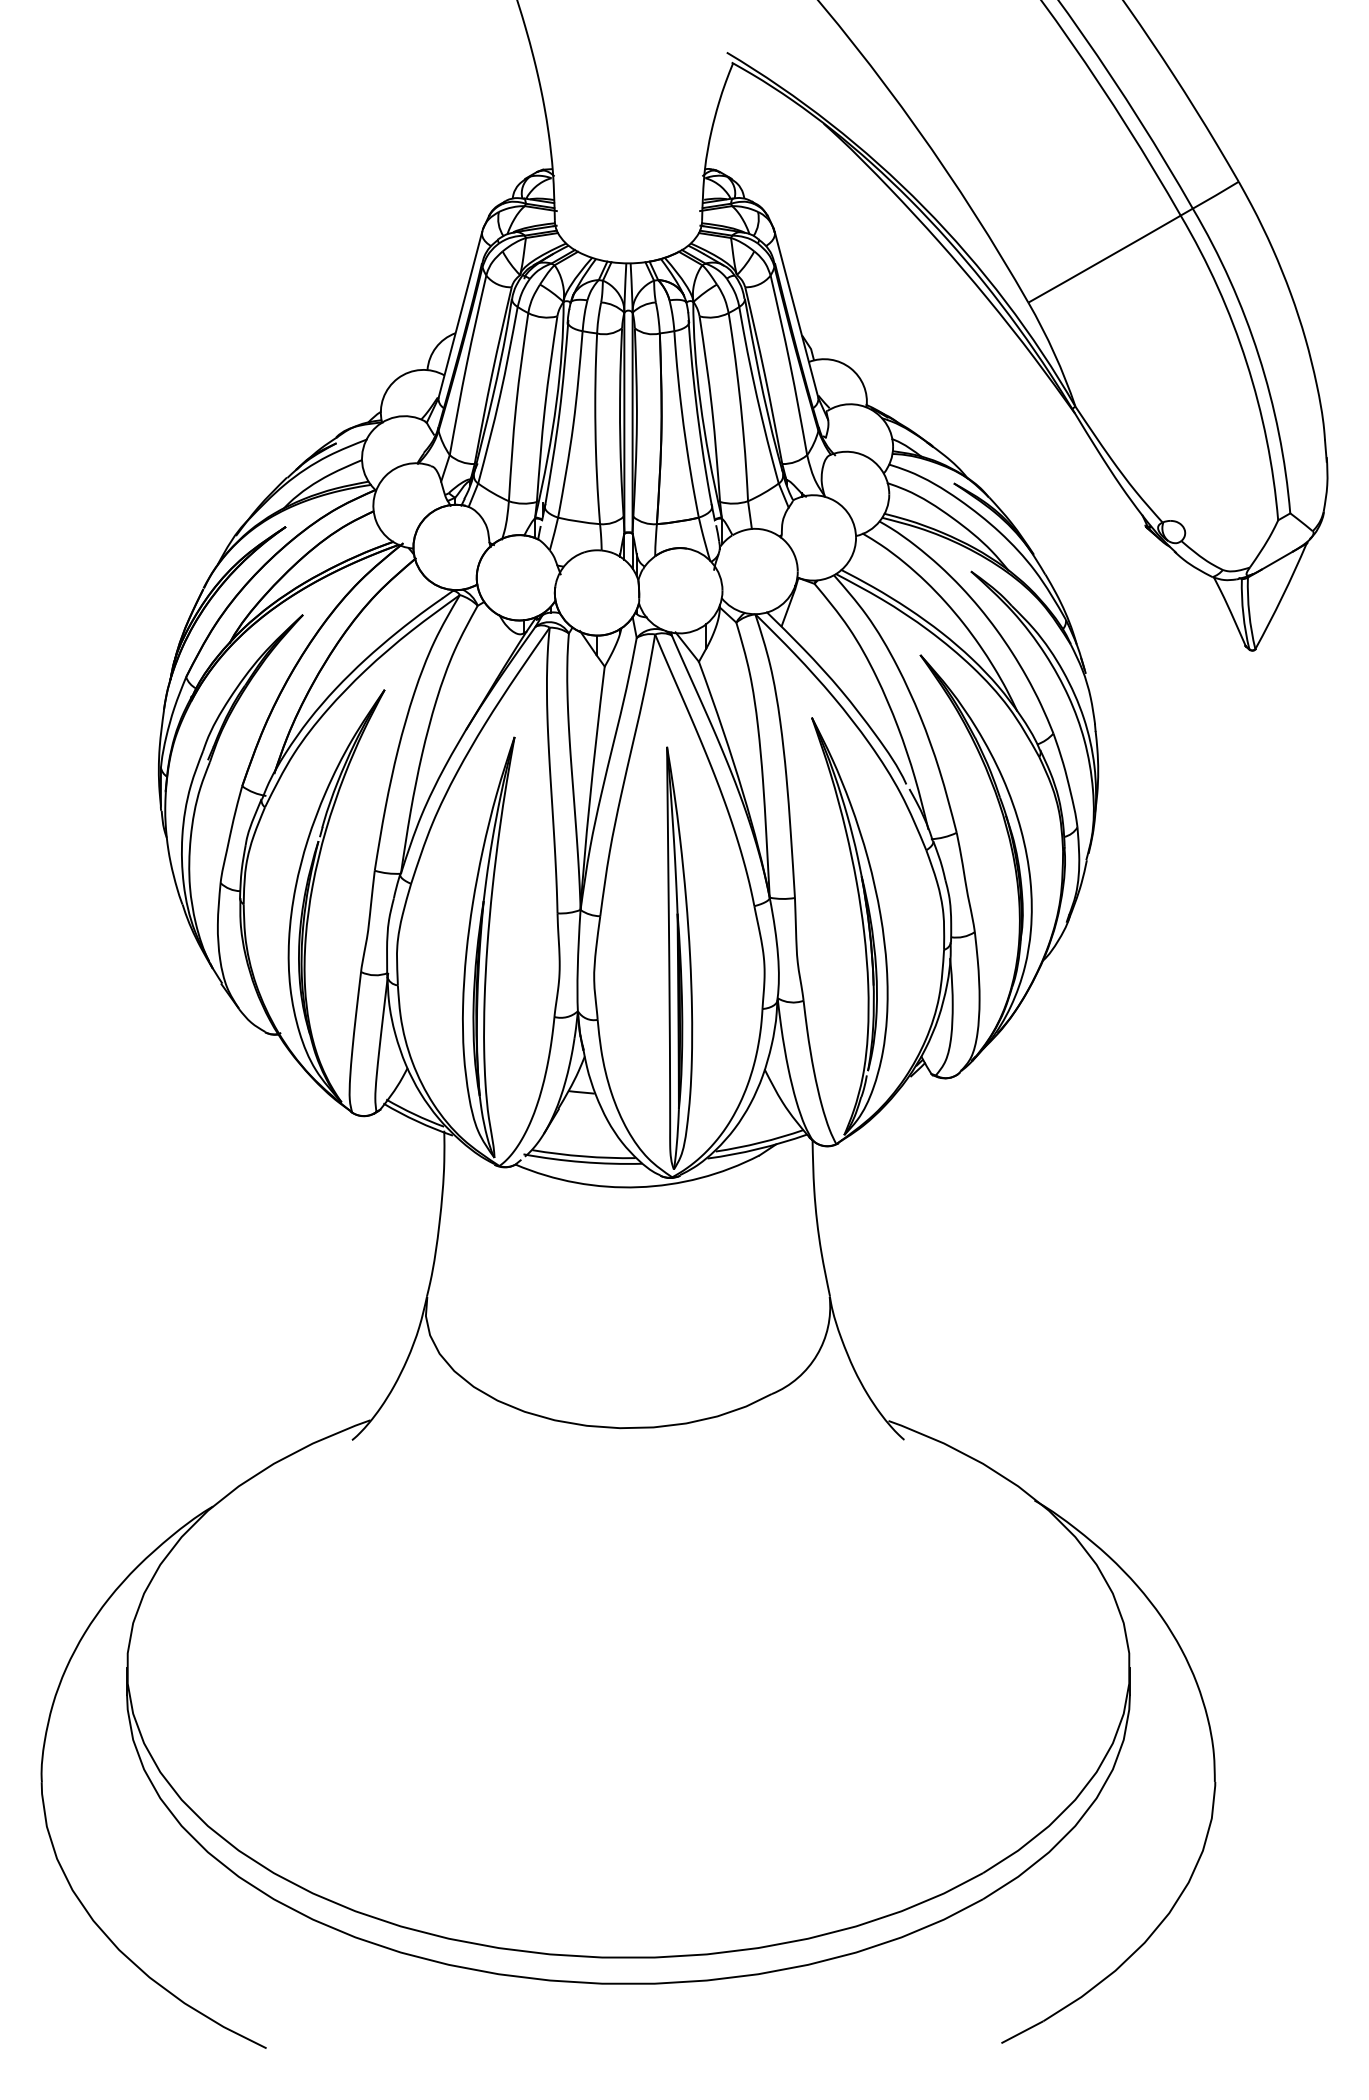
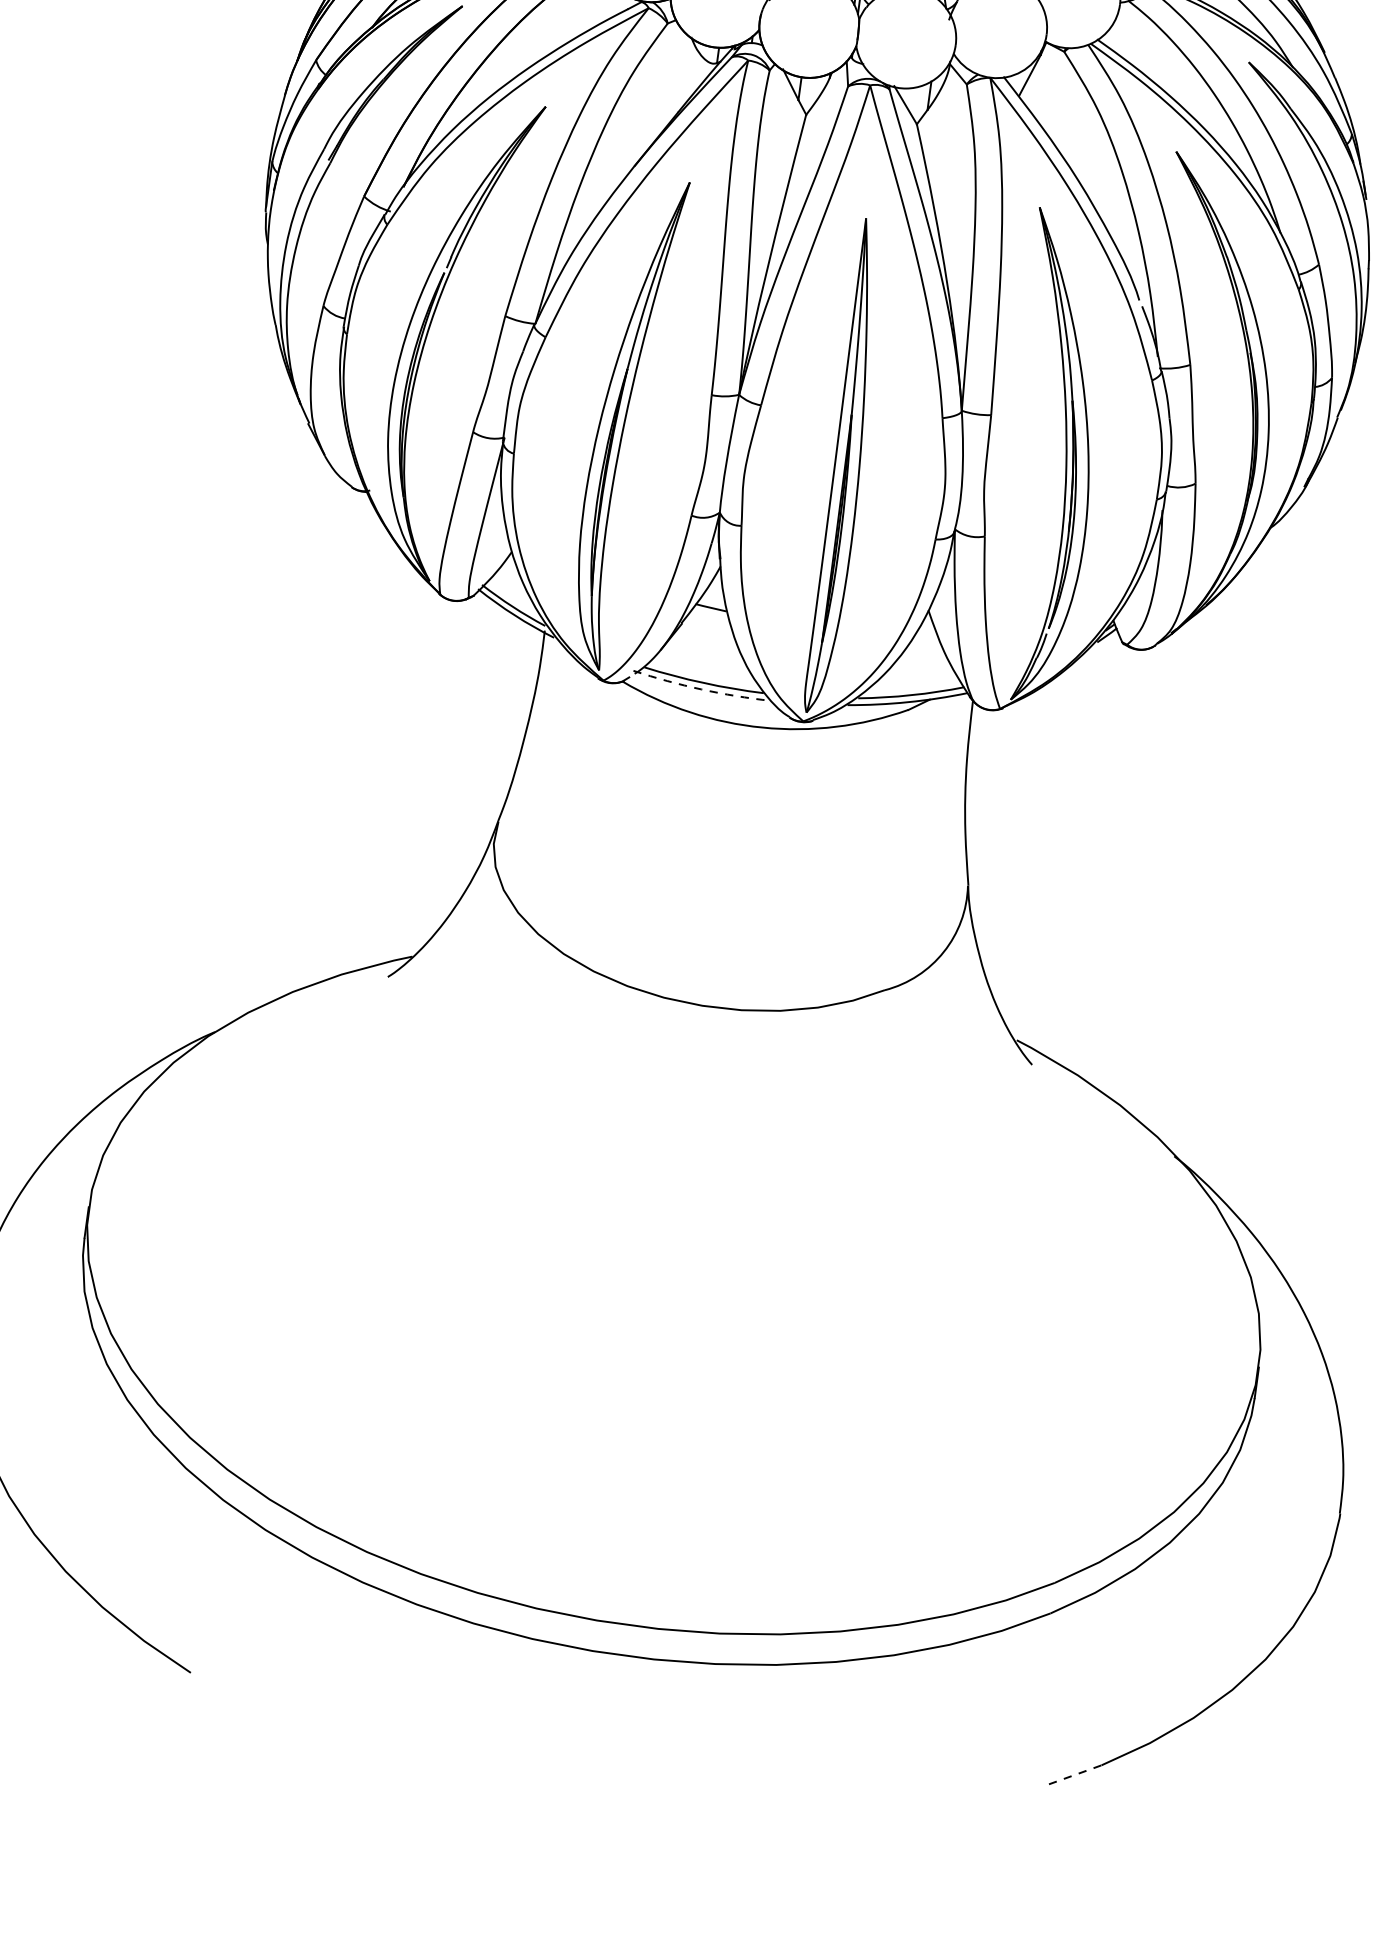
arc: (582, 1162) -> (701, 689), solid -> dashed
line: (1022, 2032) -> (1075, 1775), solid -> dashed

